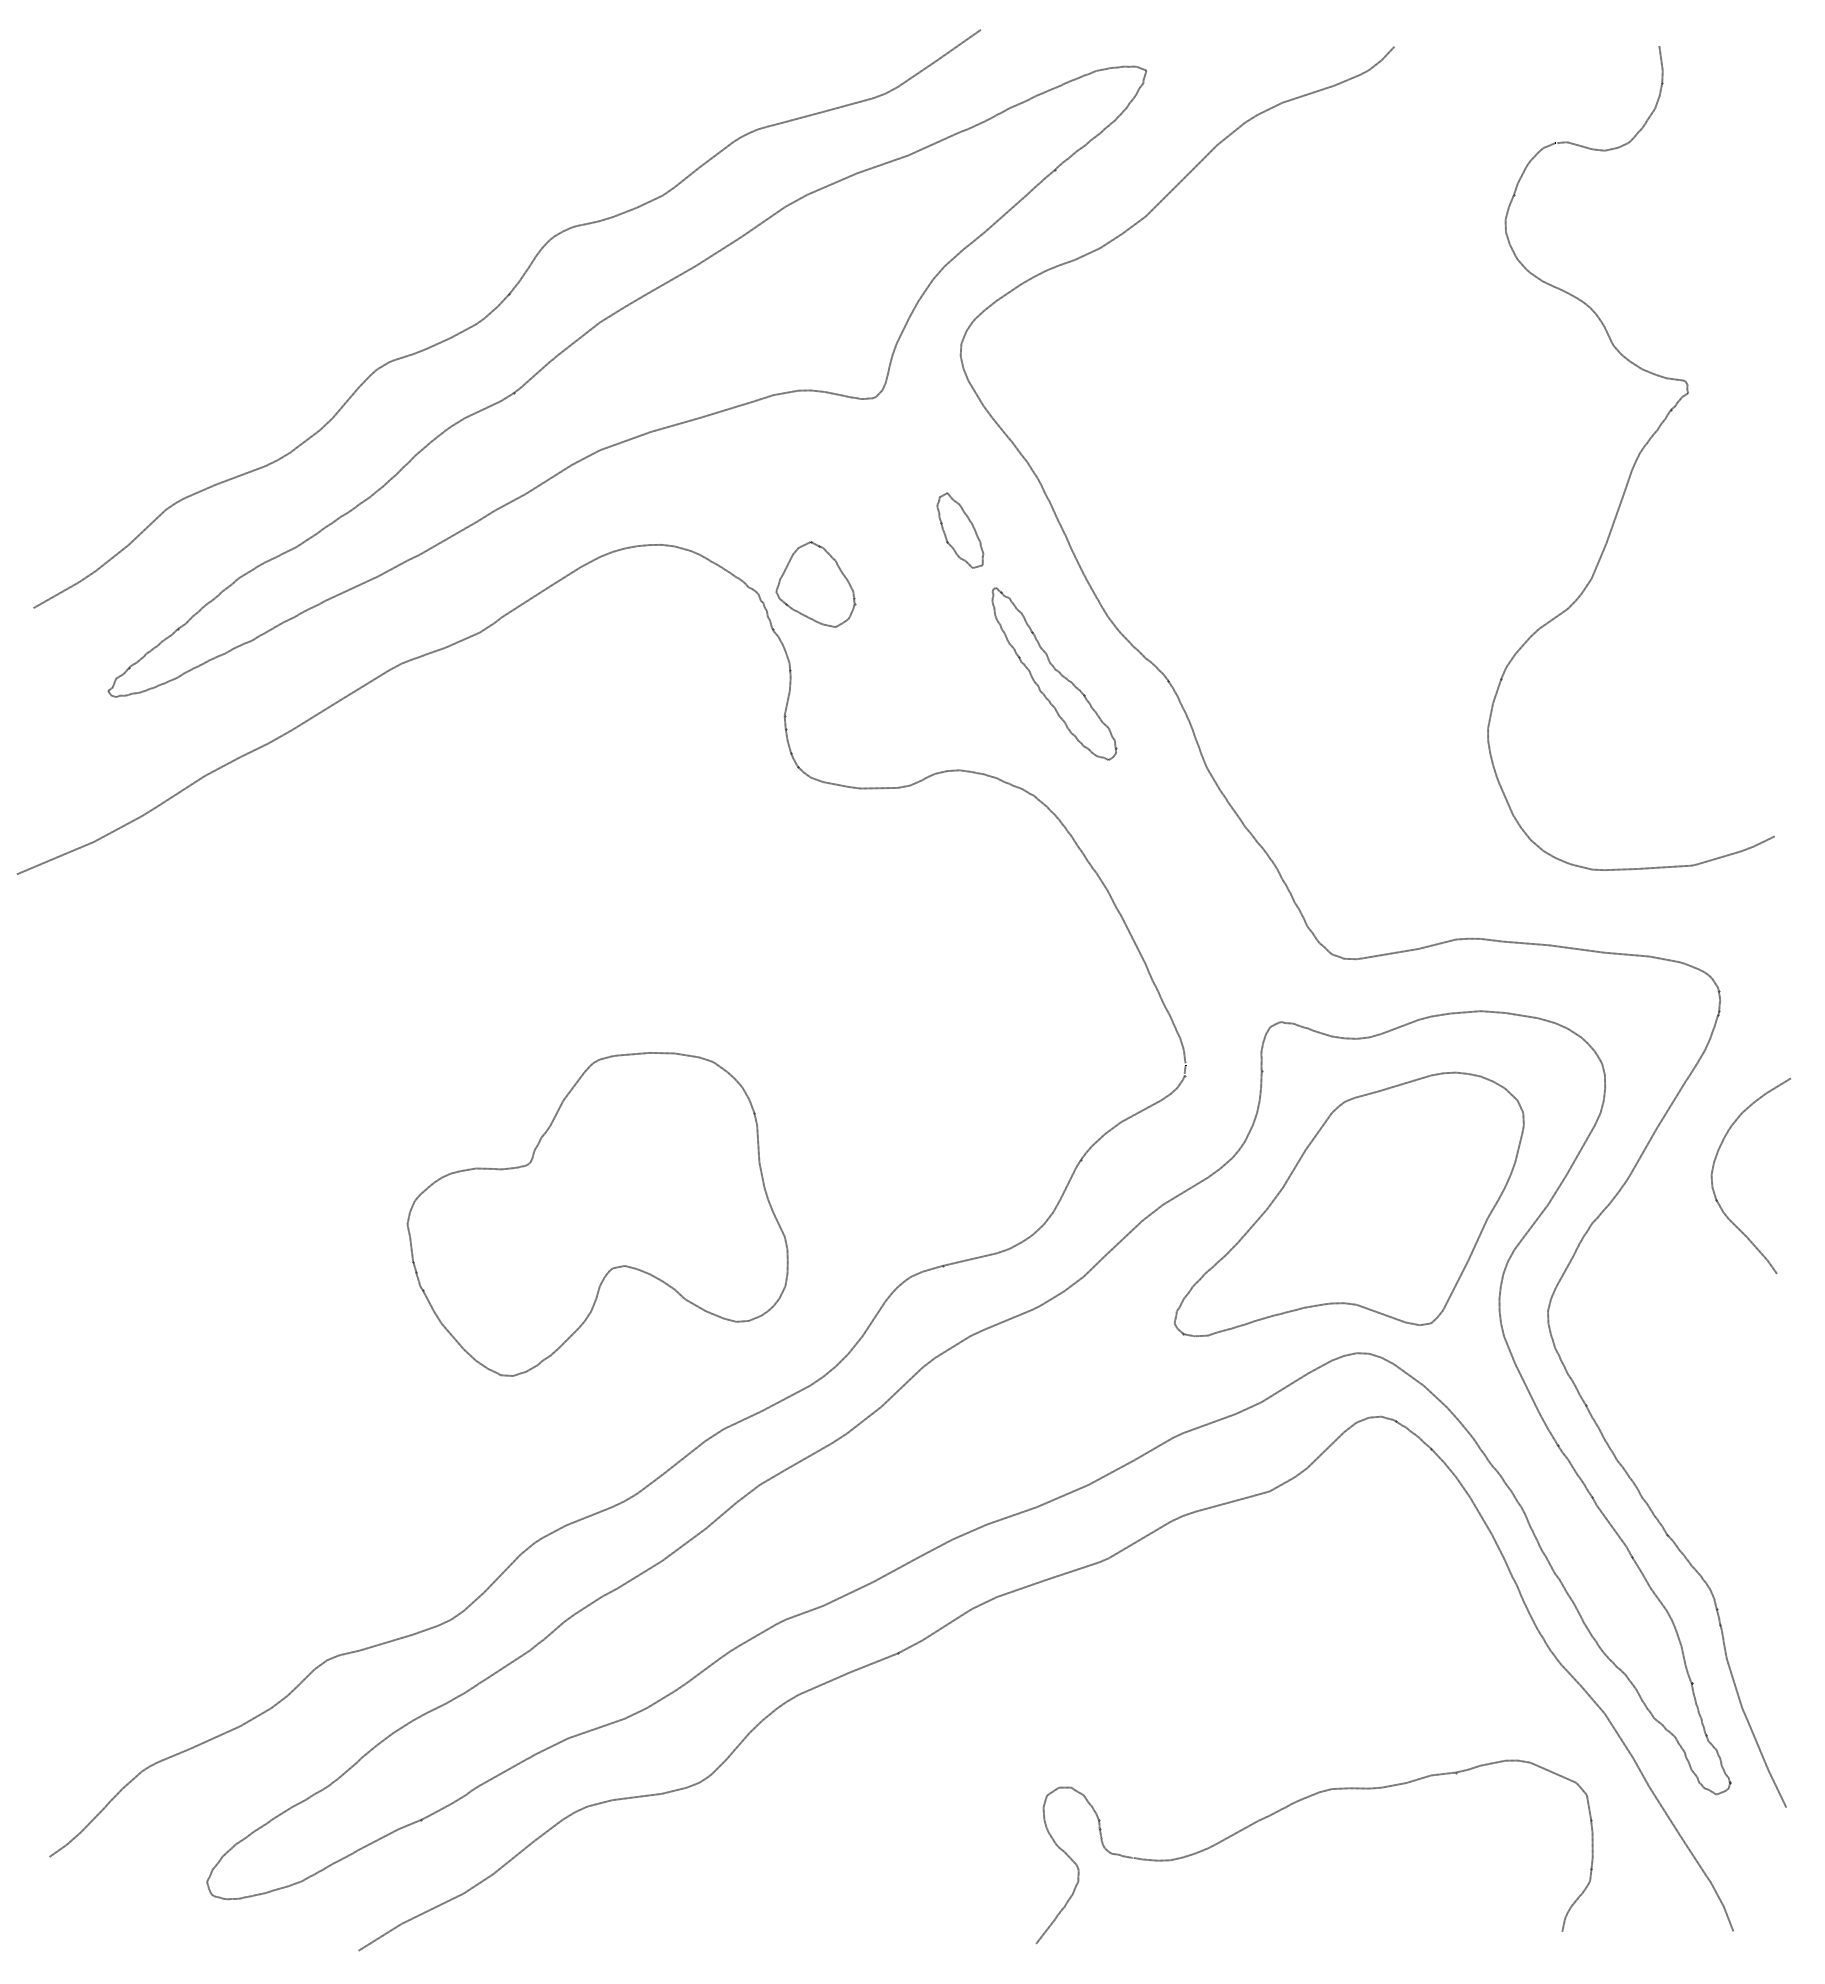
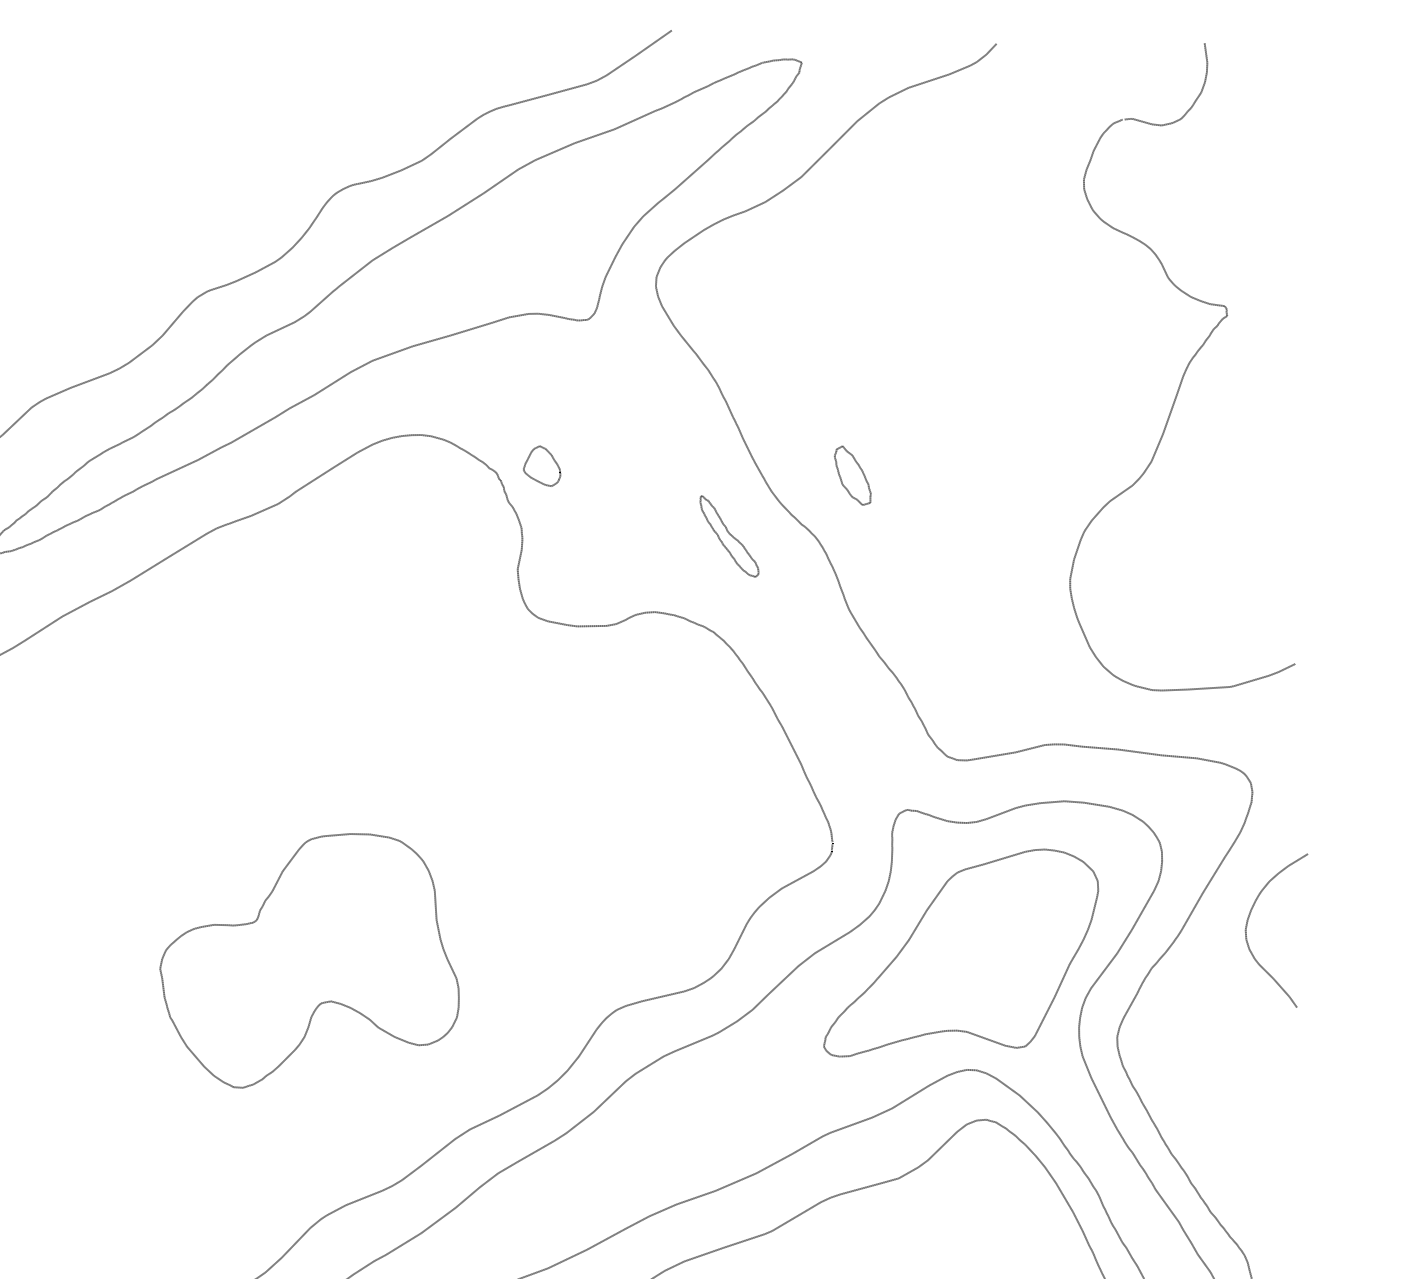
part: (960, 530) -> (852, 475), moved
part: (815, 584) -> (541, 466), size x0.6
part: (1054, 673) -> (729, 536), size x0.6
part: (597, 1214) -> (309, 960), moved

